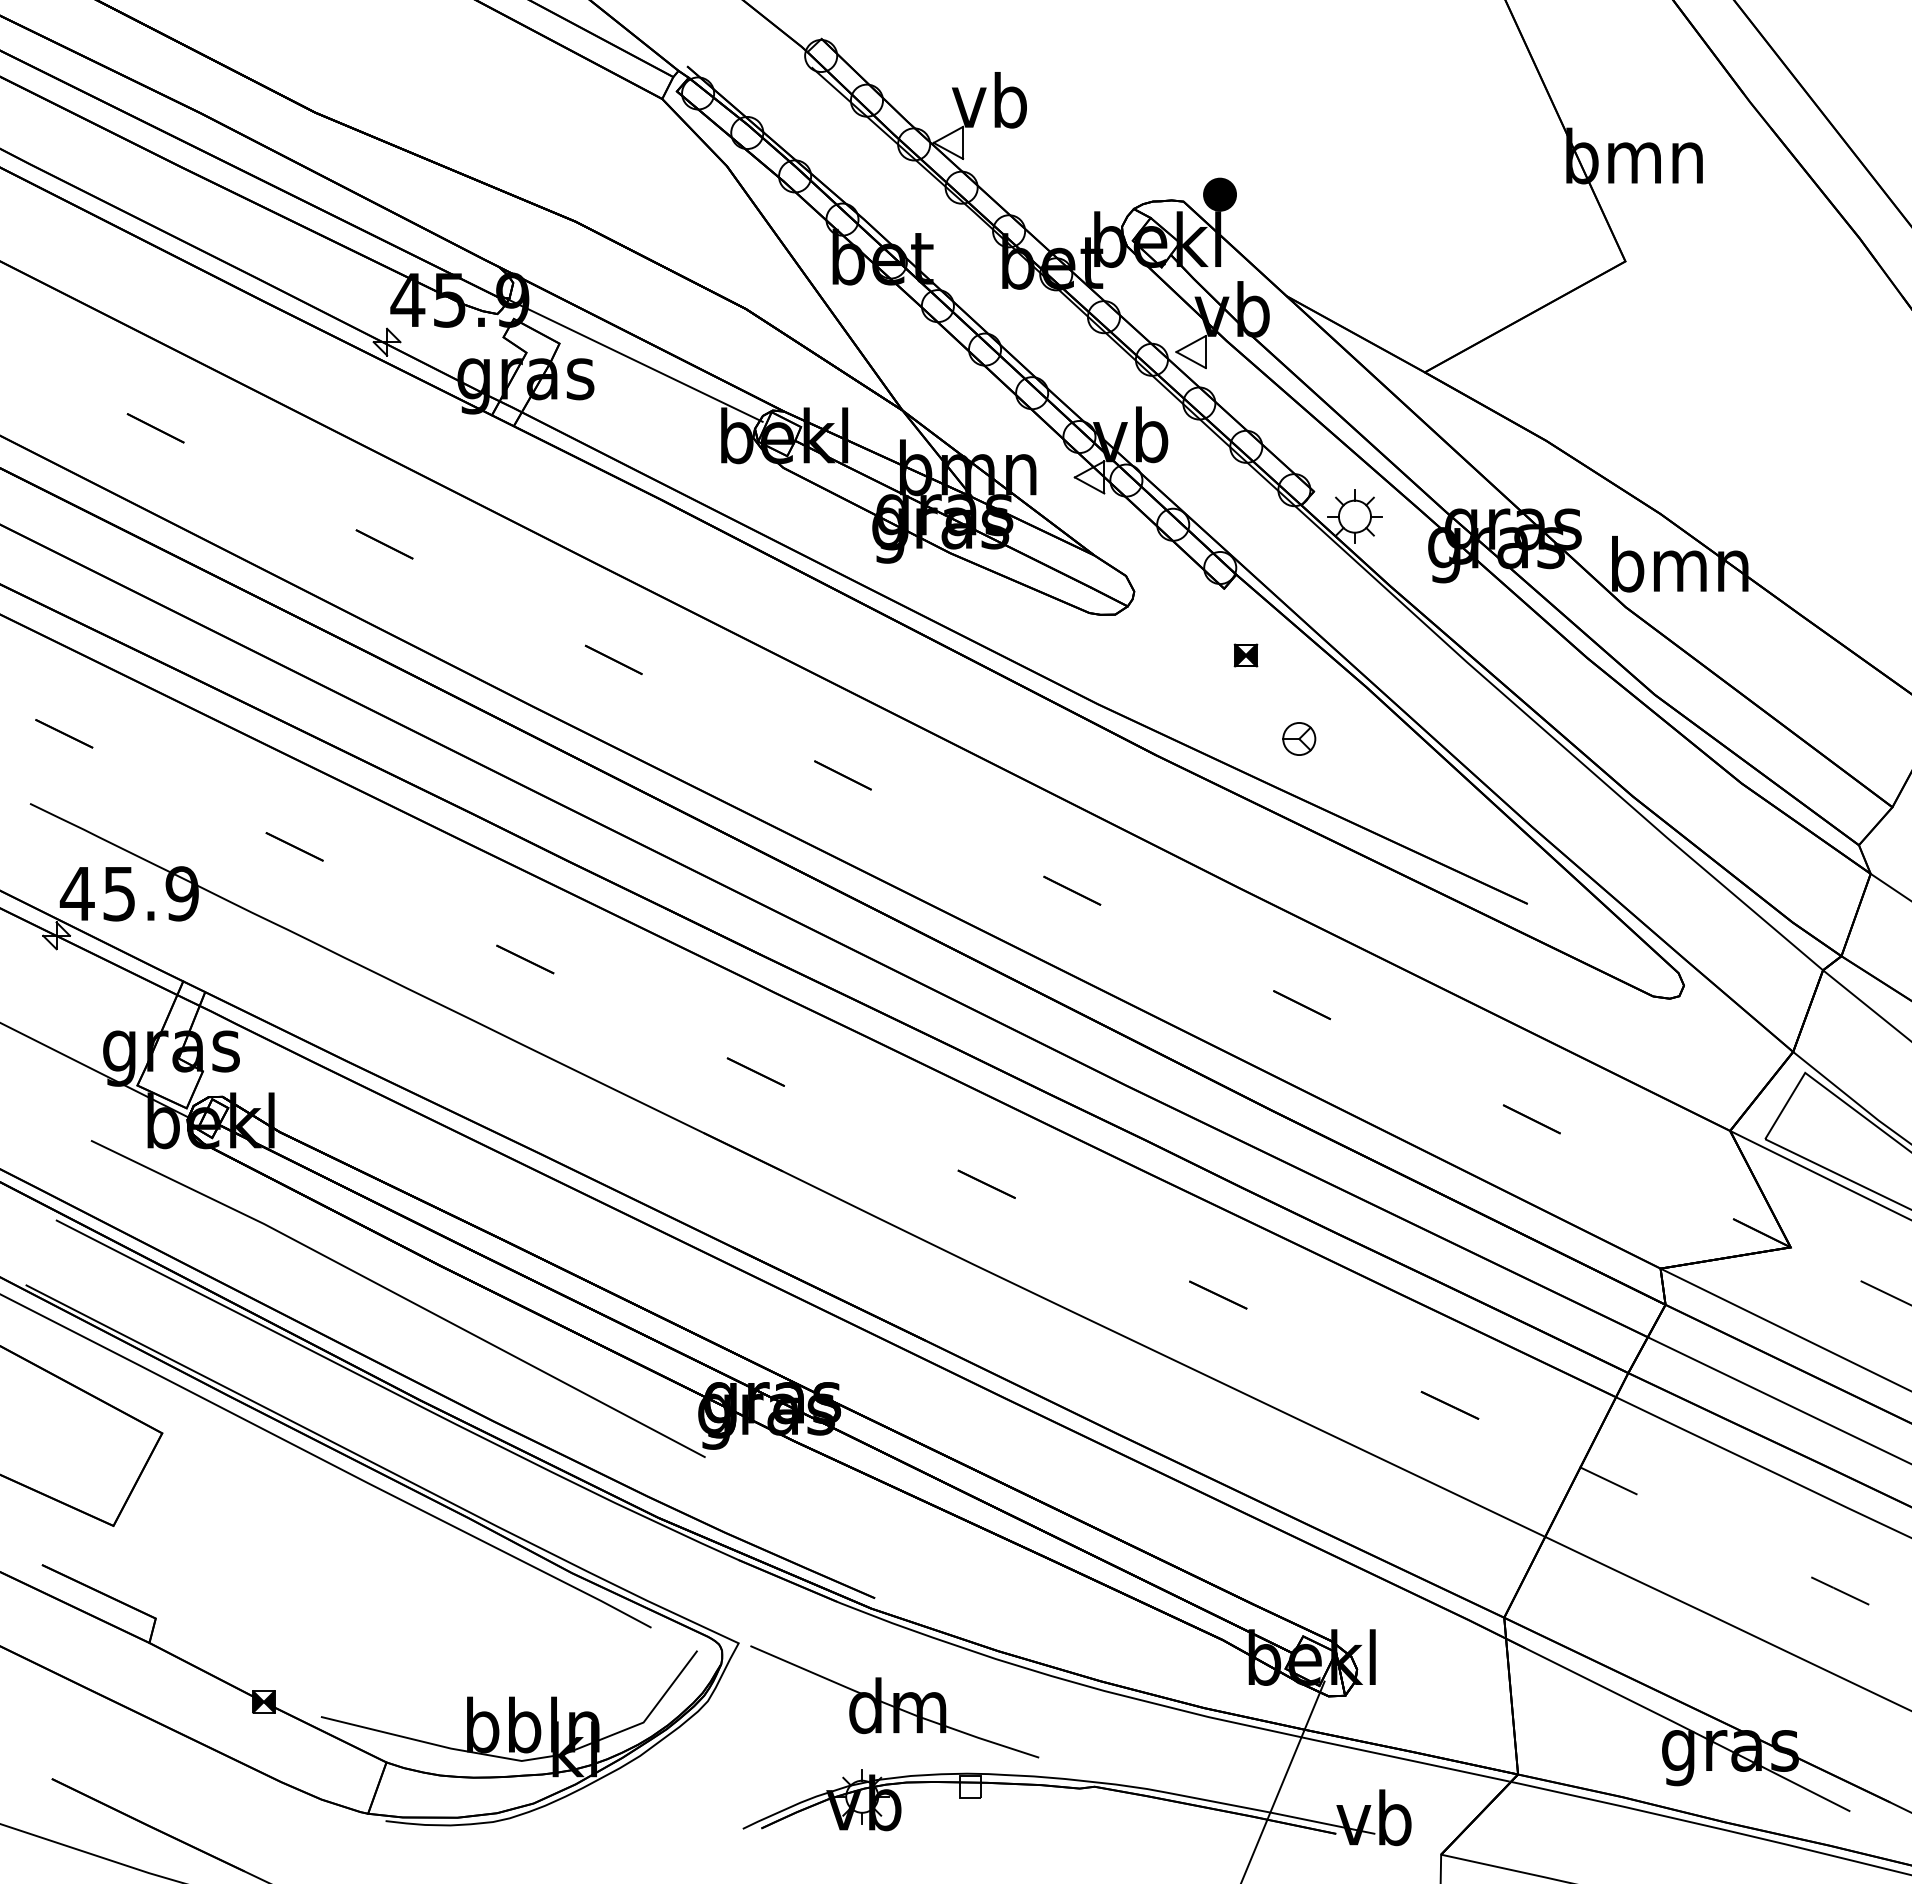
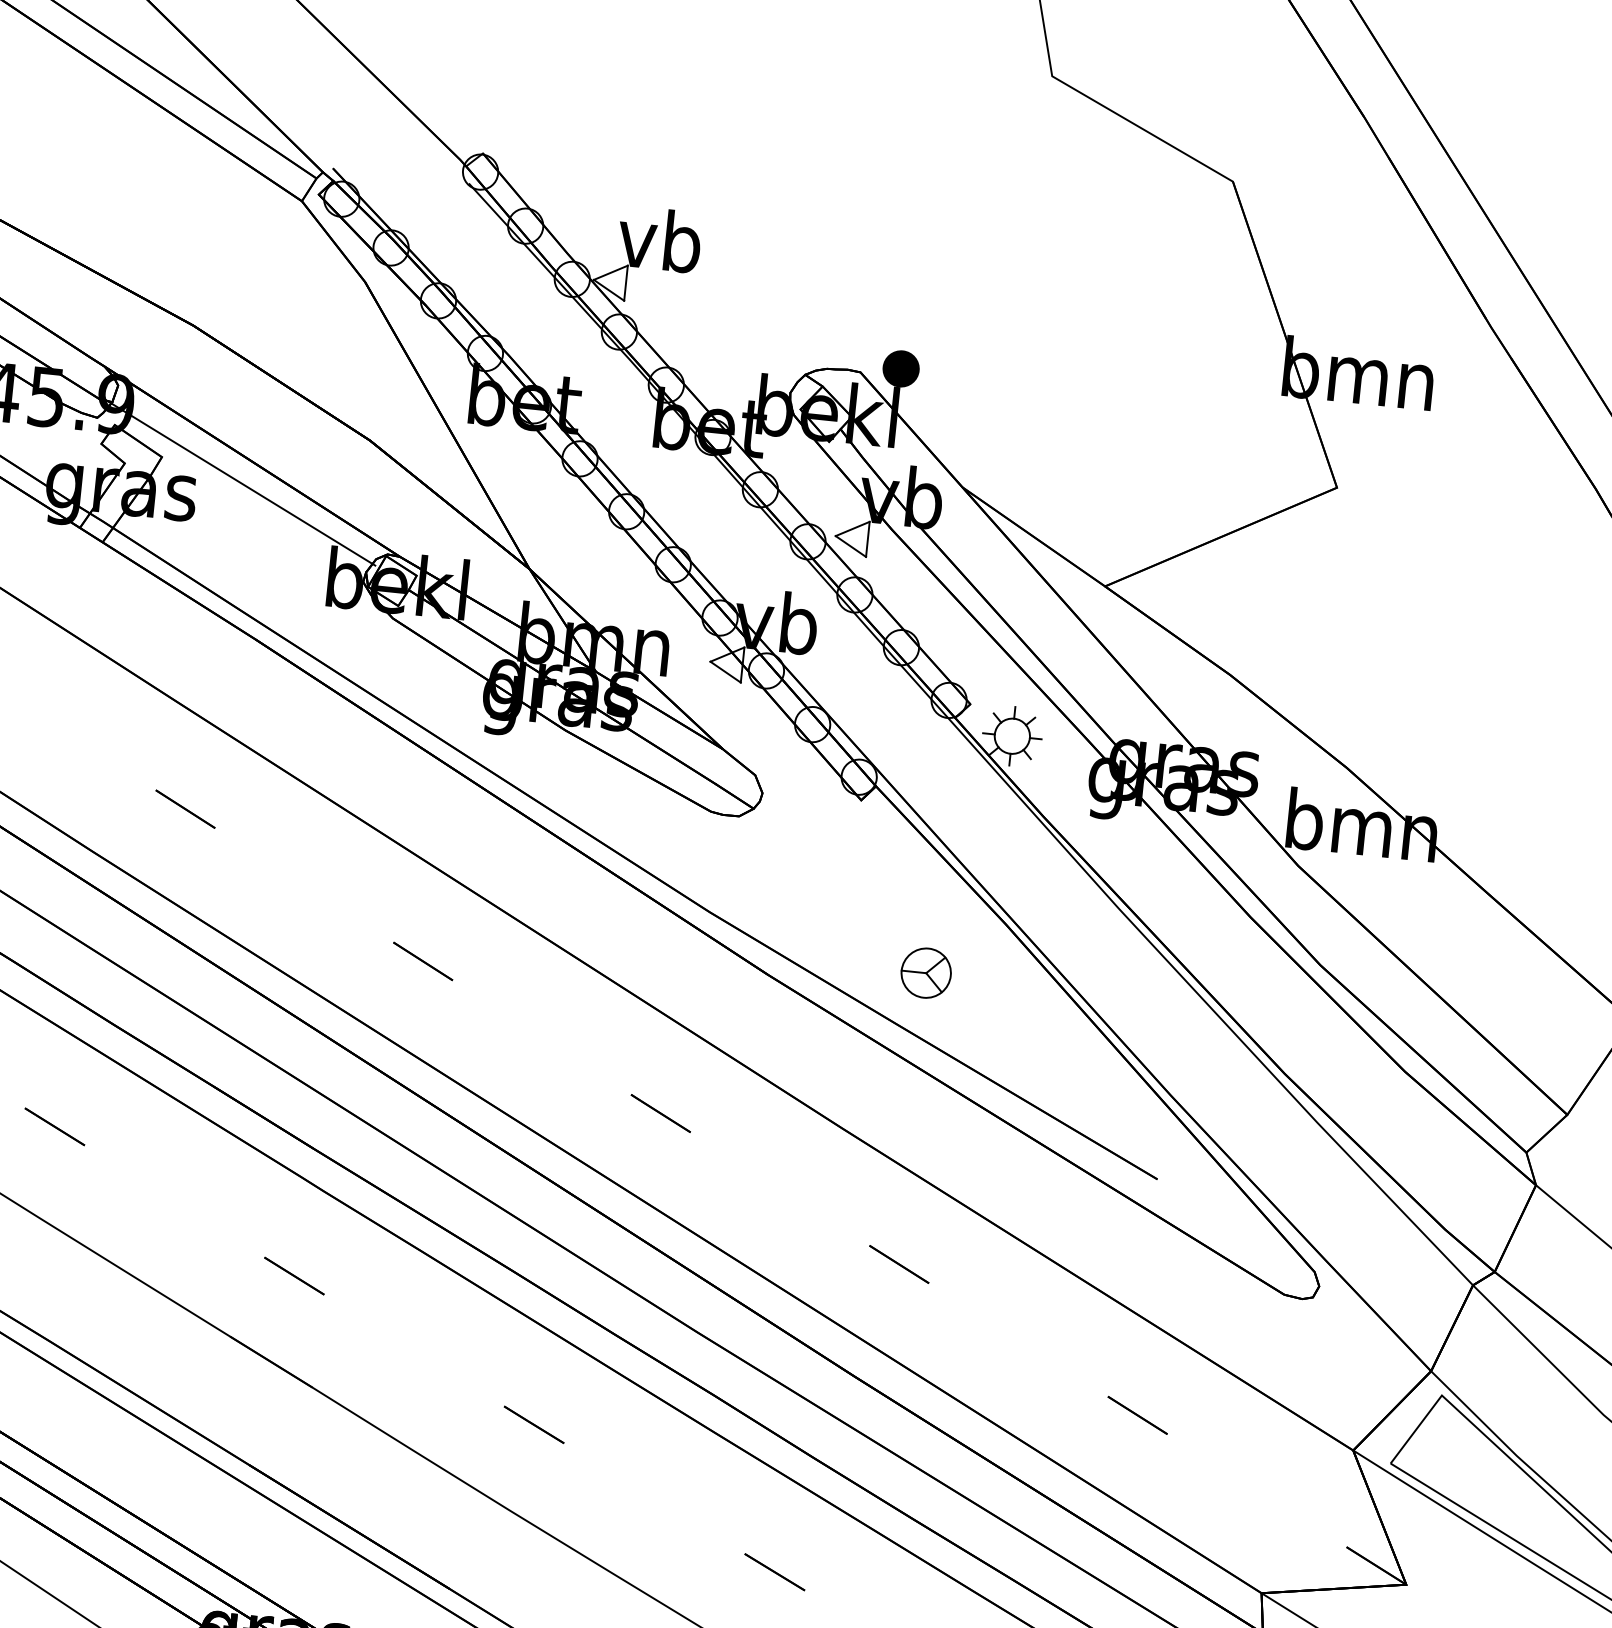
part: (1245, 655) -> (876, 875), removed
part: (1299, 738) -> (926, 972), size x1.4

